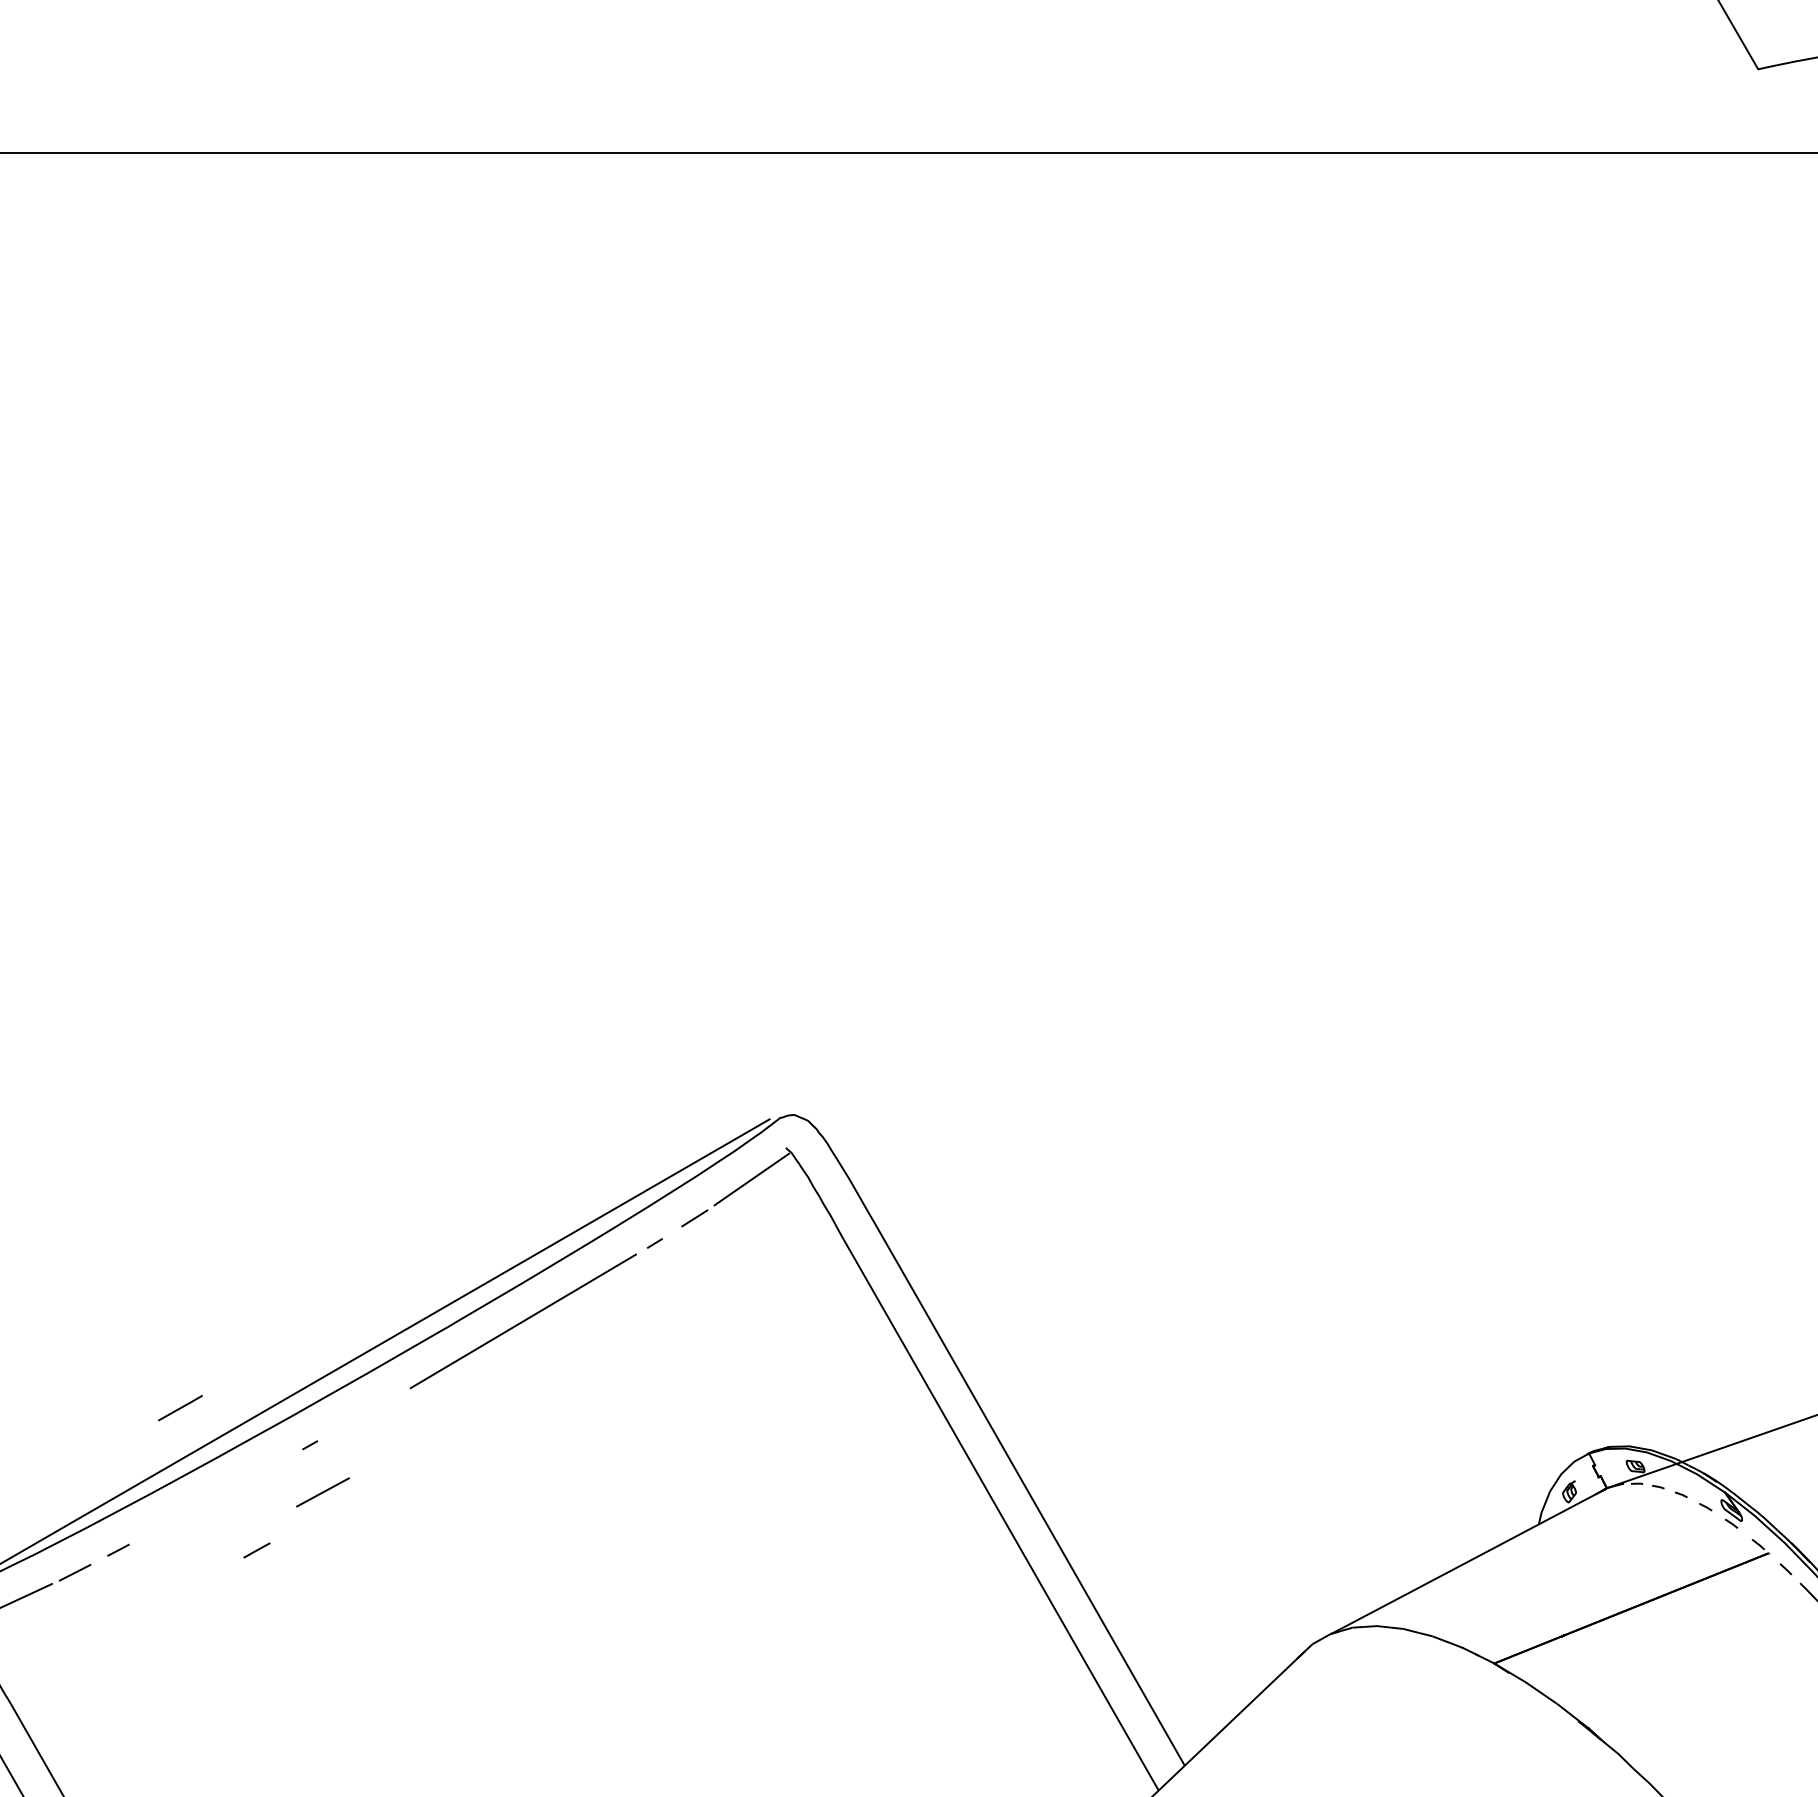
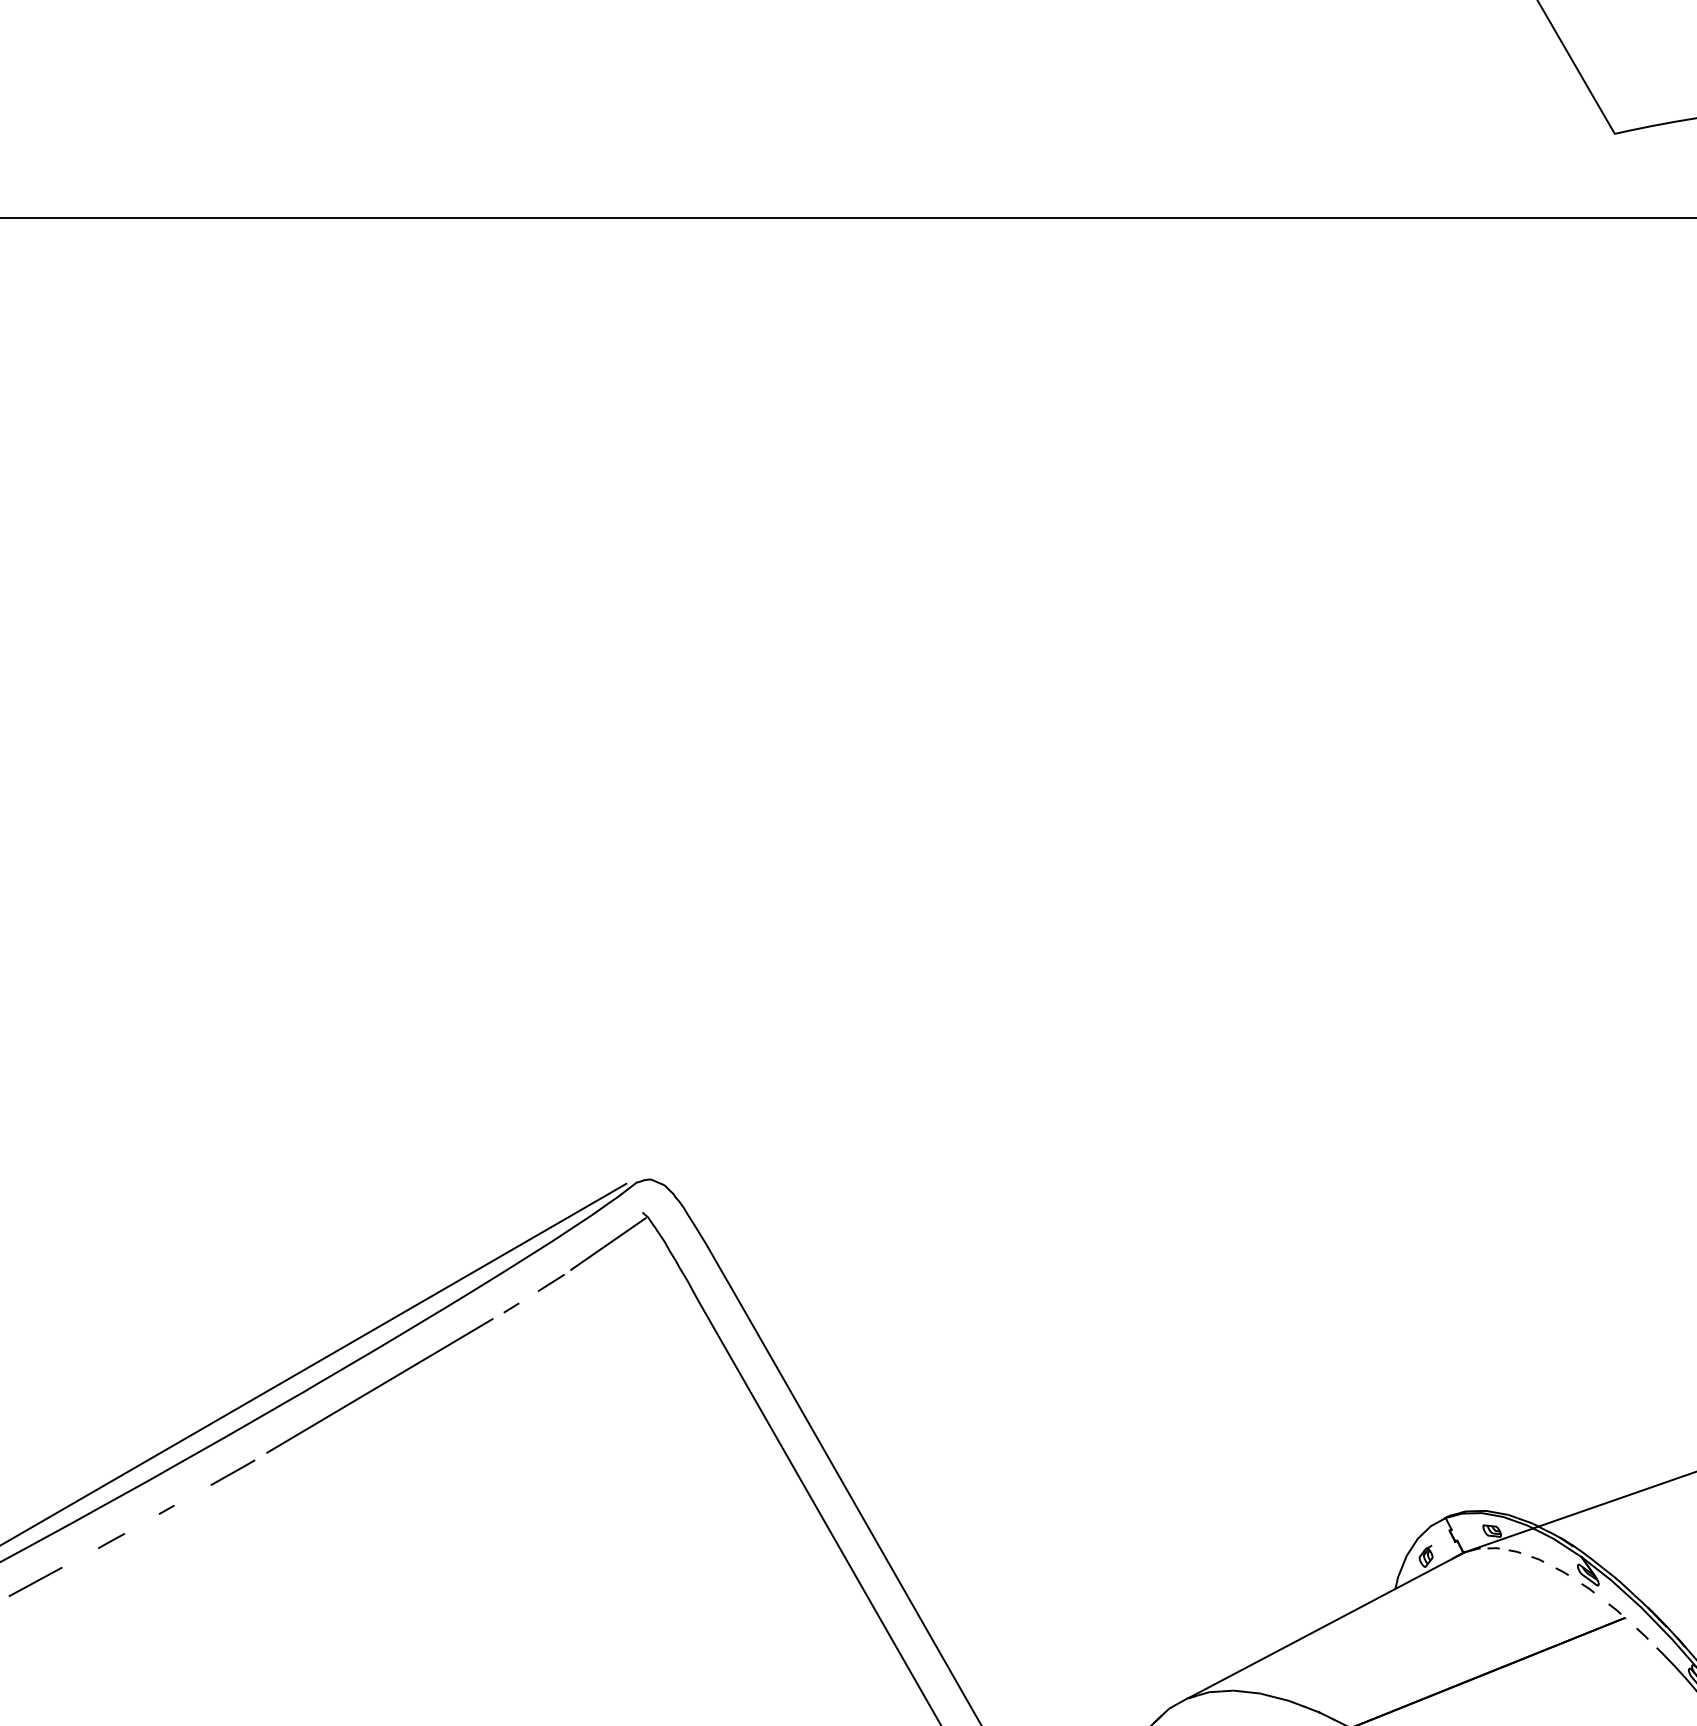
line: (180, 1408) -> (233, 1473), moved
line: (322, 1492) -> (35, 1582), moved
line: (256, 1550) -> (111, 1541), moved

